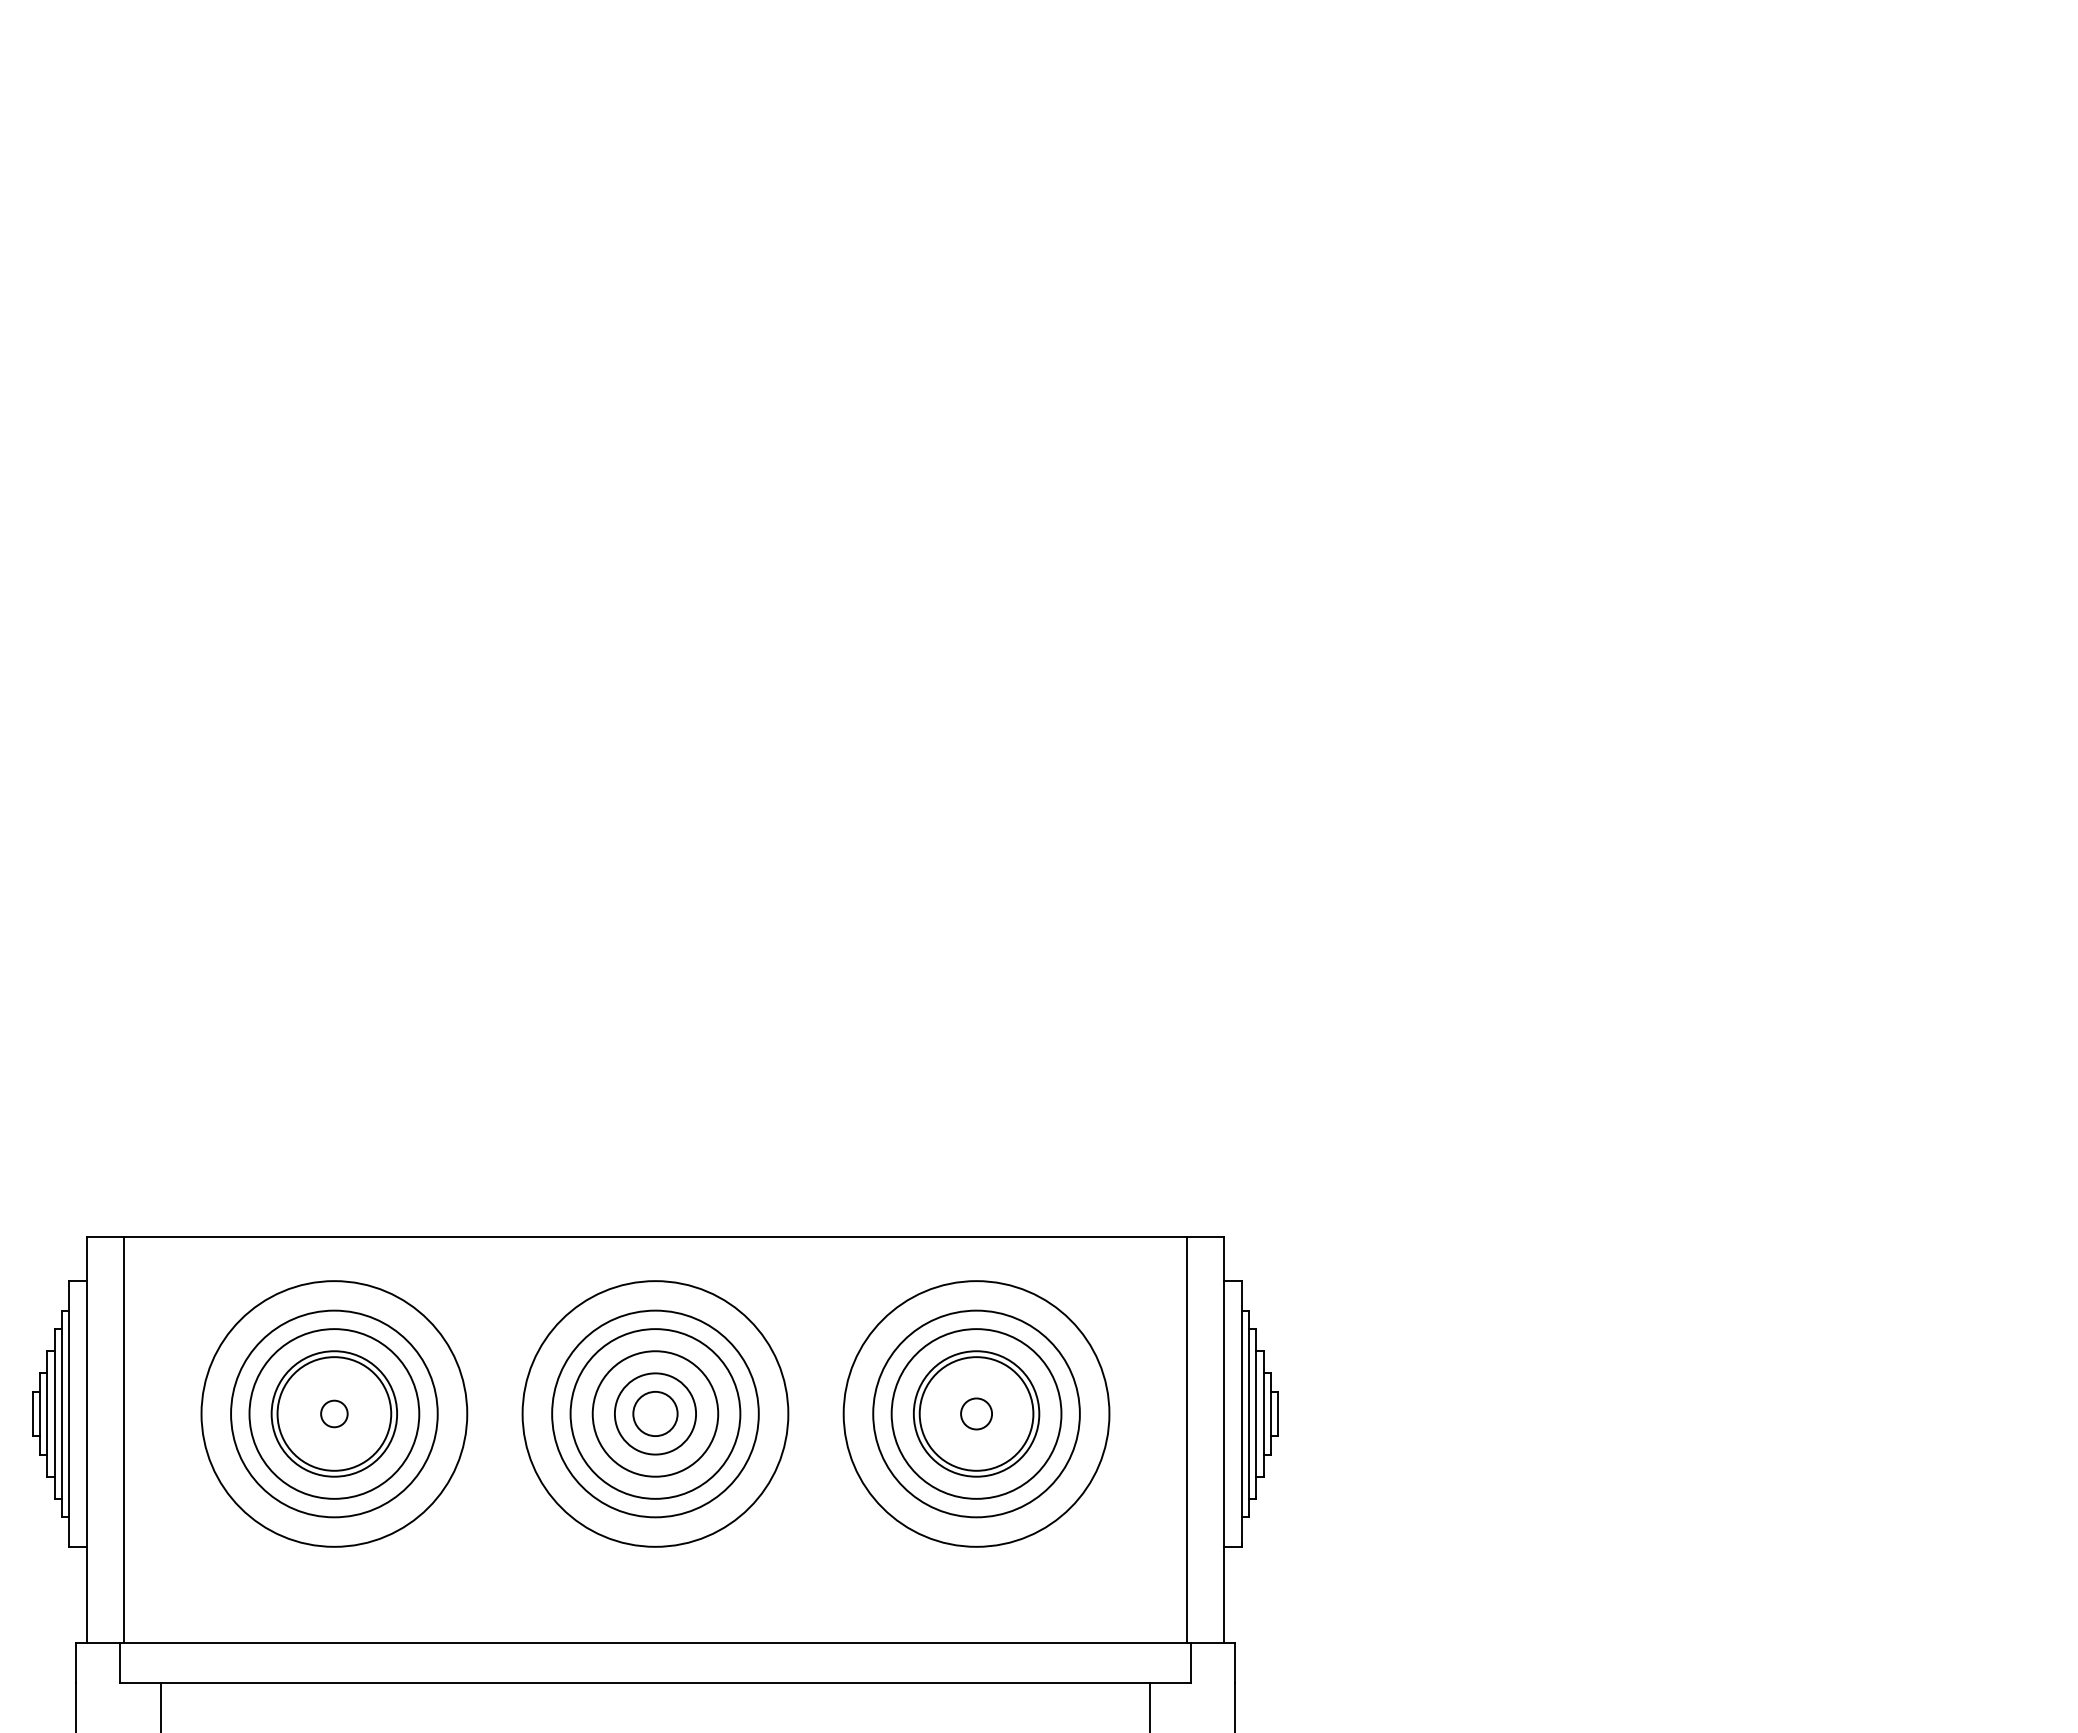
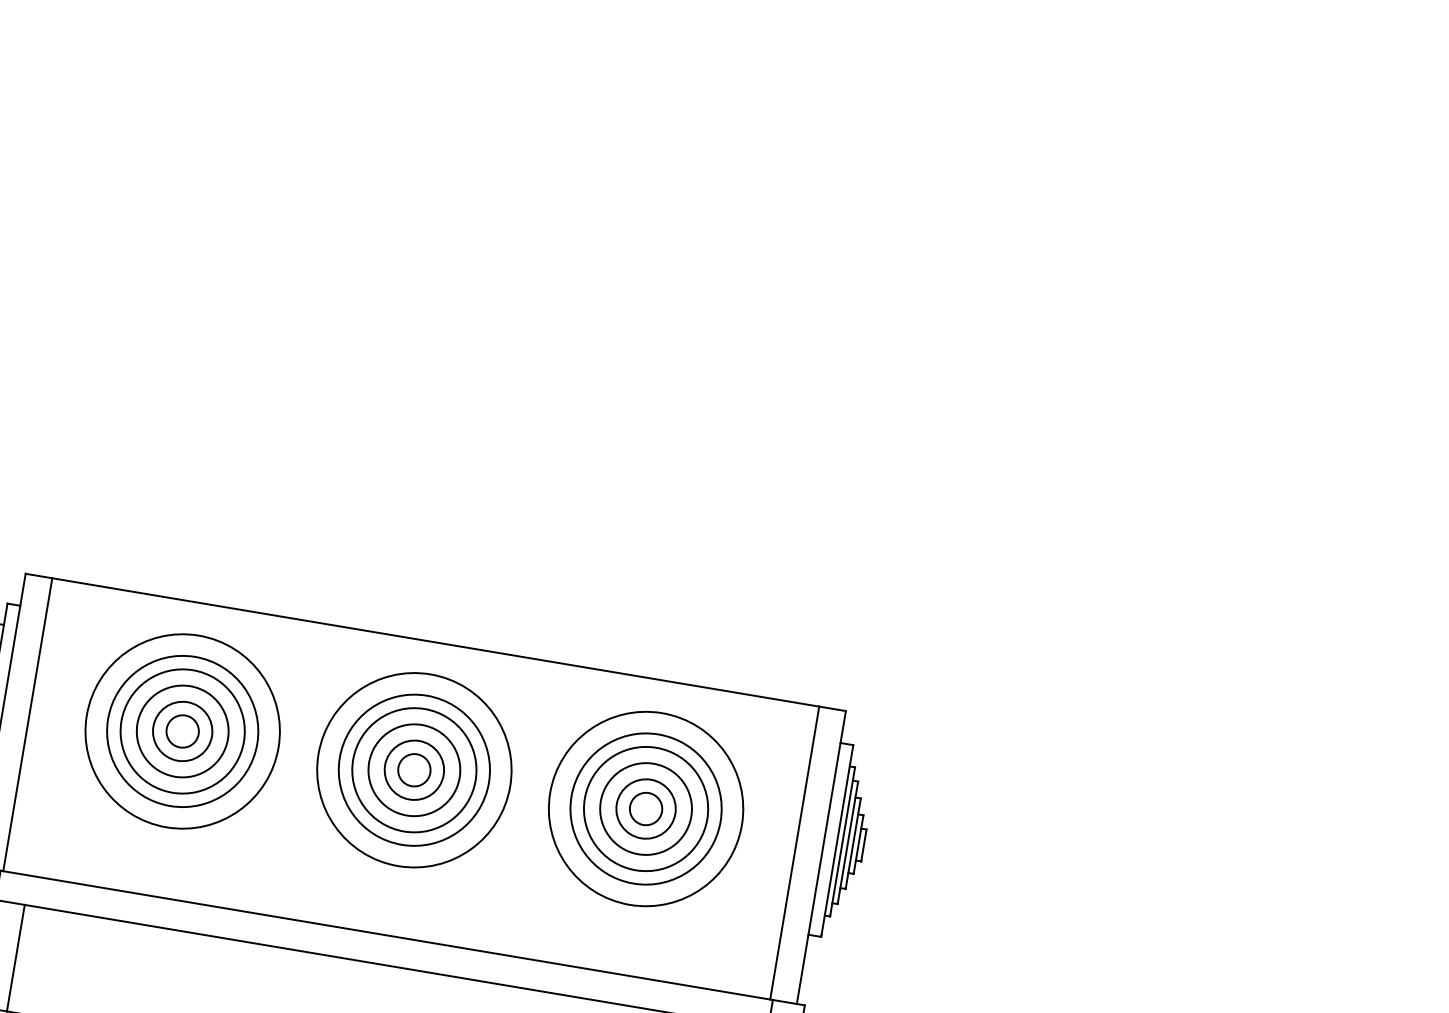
circle: (334, 1413) -> (182, 731), size x0.71
circle: (334, 1413) -> (182, 731), size x1.67
circle: (976, 1413) -> (646, 808), size x0.71
circle: (976, 1413) -> (646, 808), size x1.43

